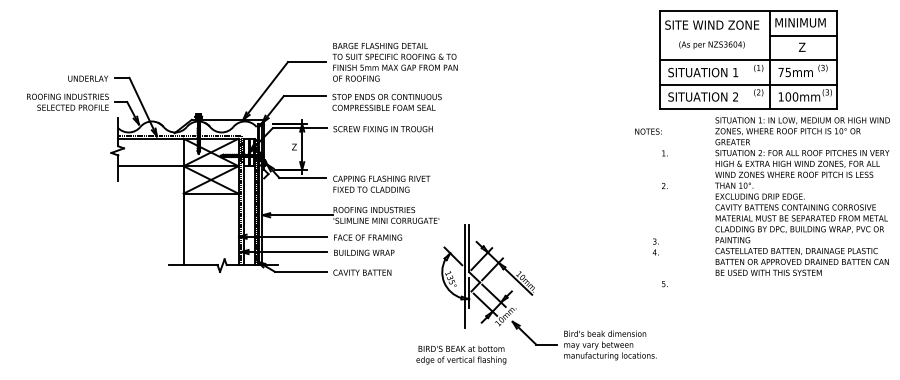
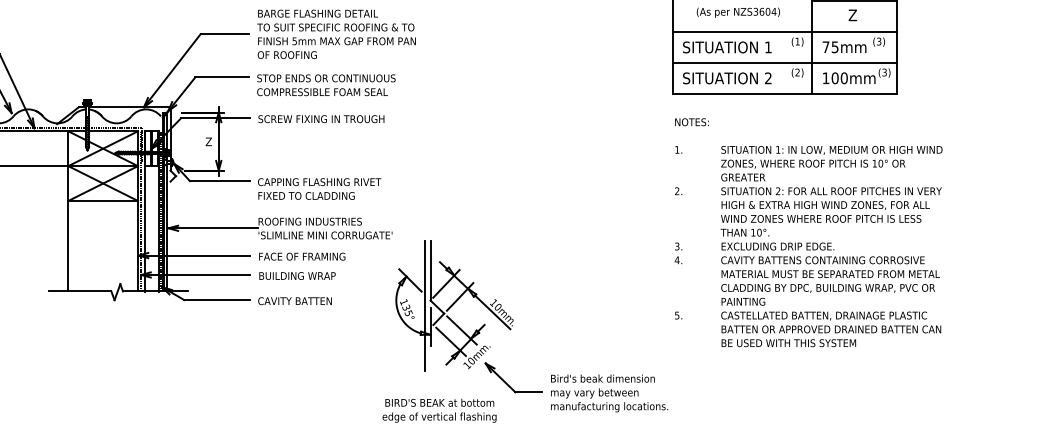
text: (648, 131) -> (692, 122), moved
text: (802, 196) -> (831, 246), moved
text: (655, 246) -> (678, 252), moved
text: (461, 354) -> (439, 409), moved

